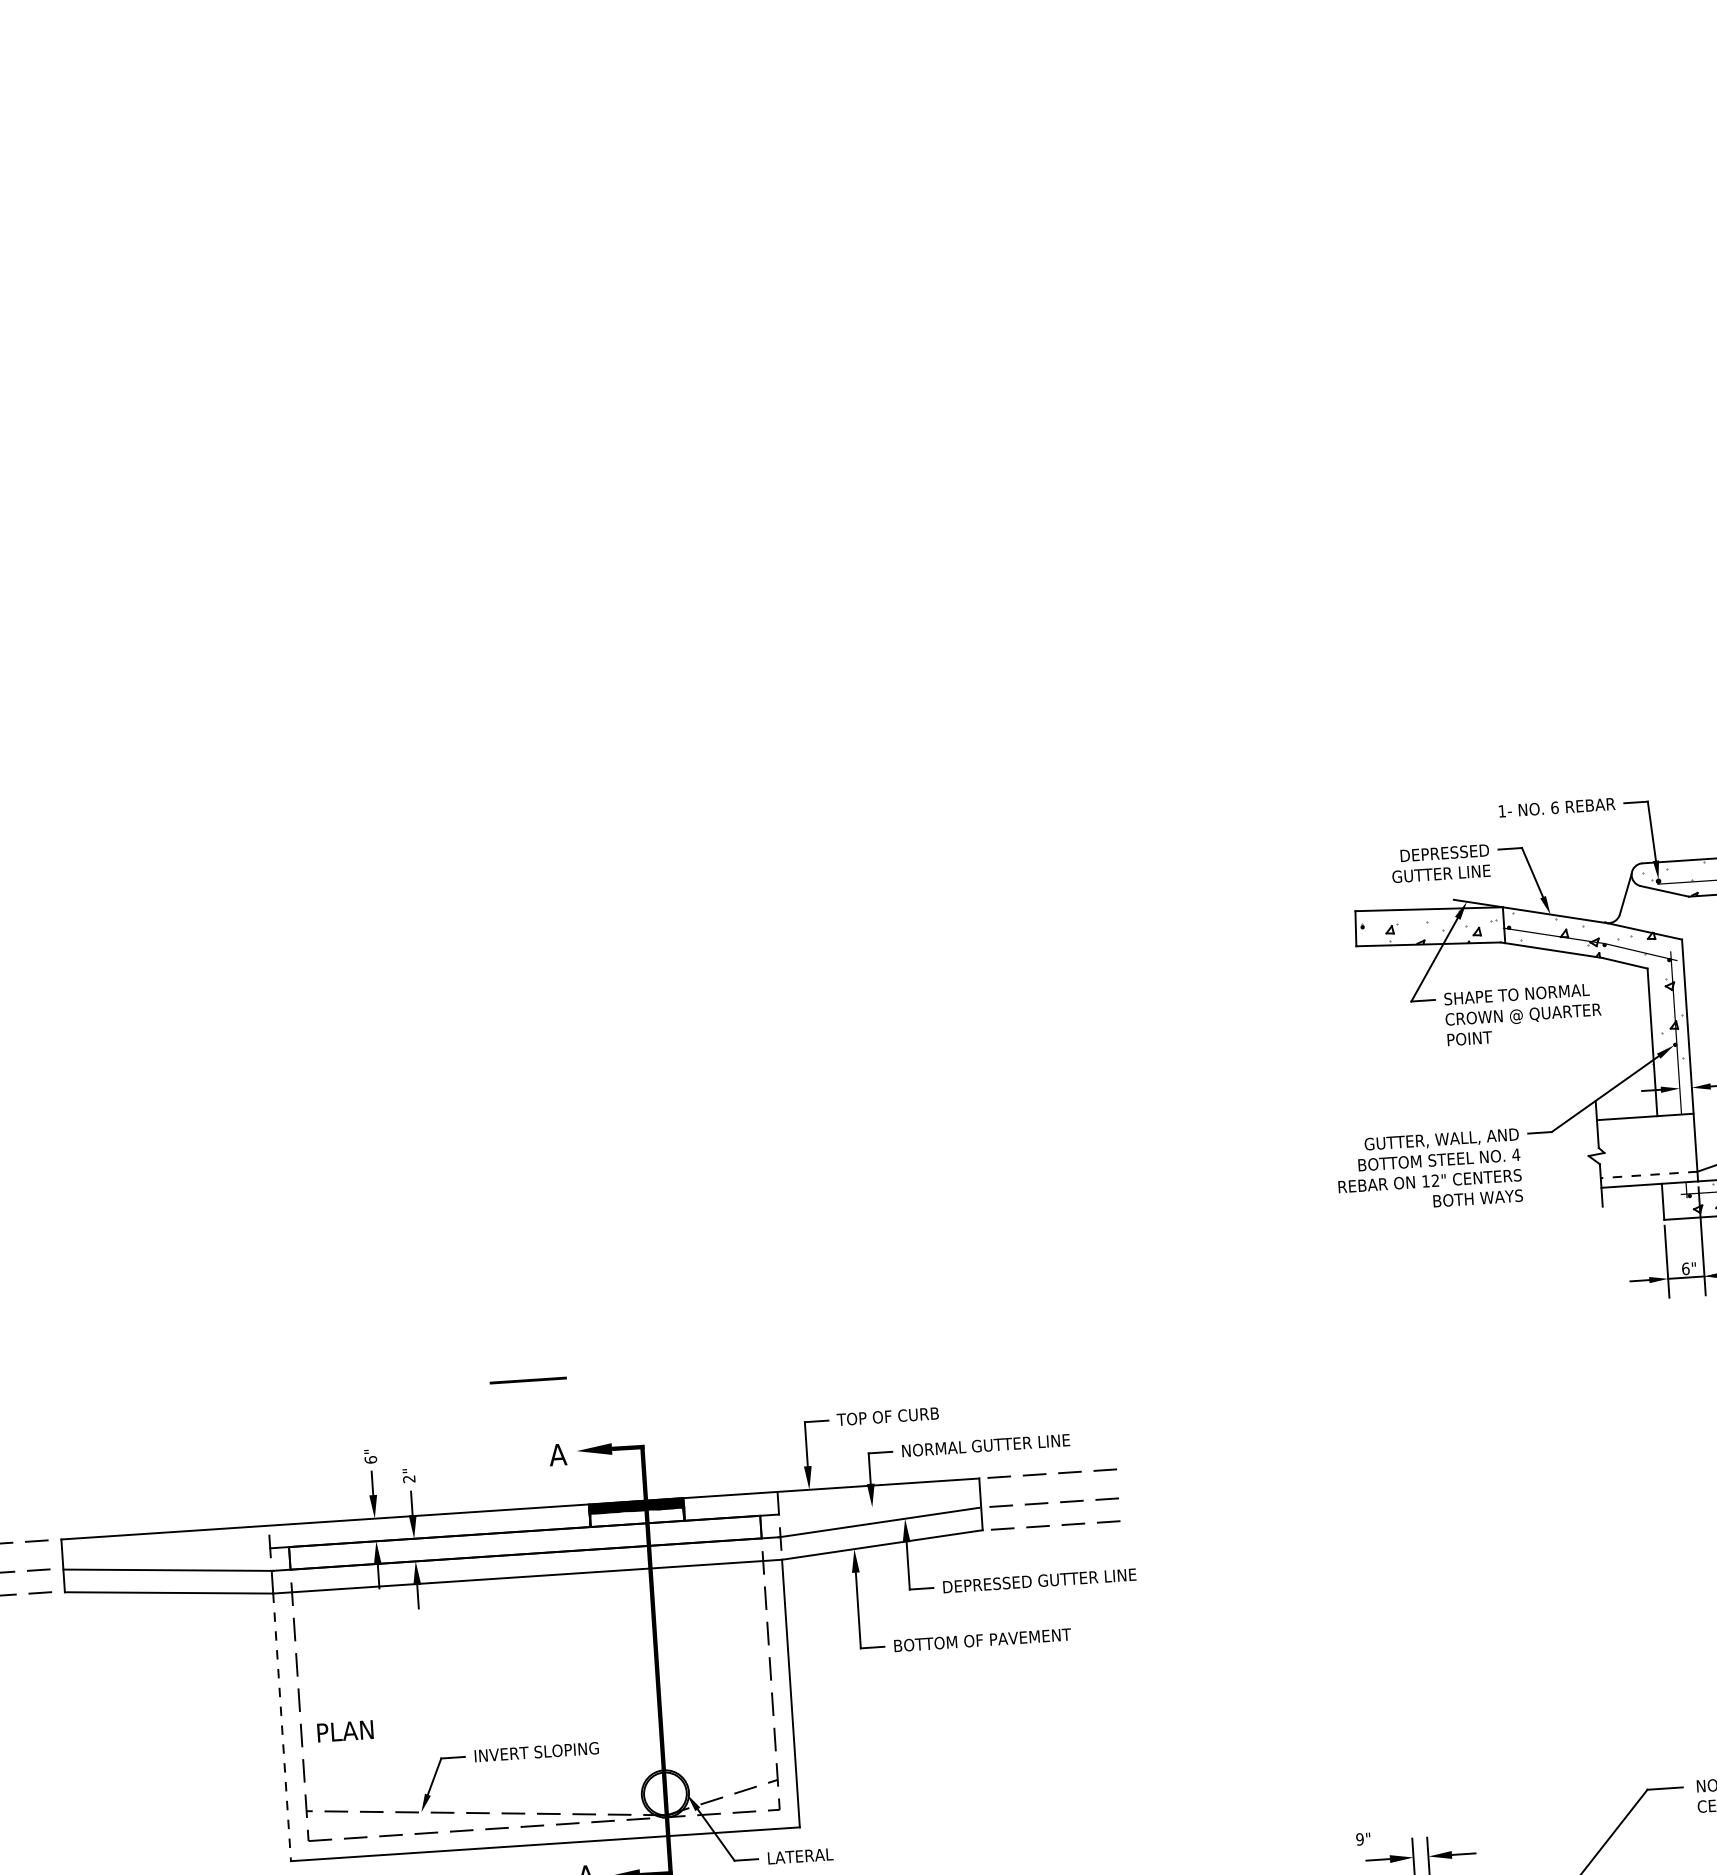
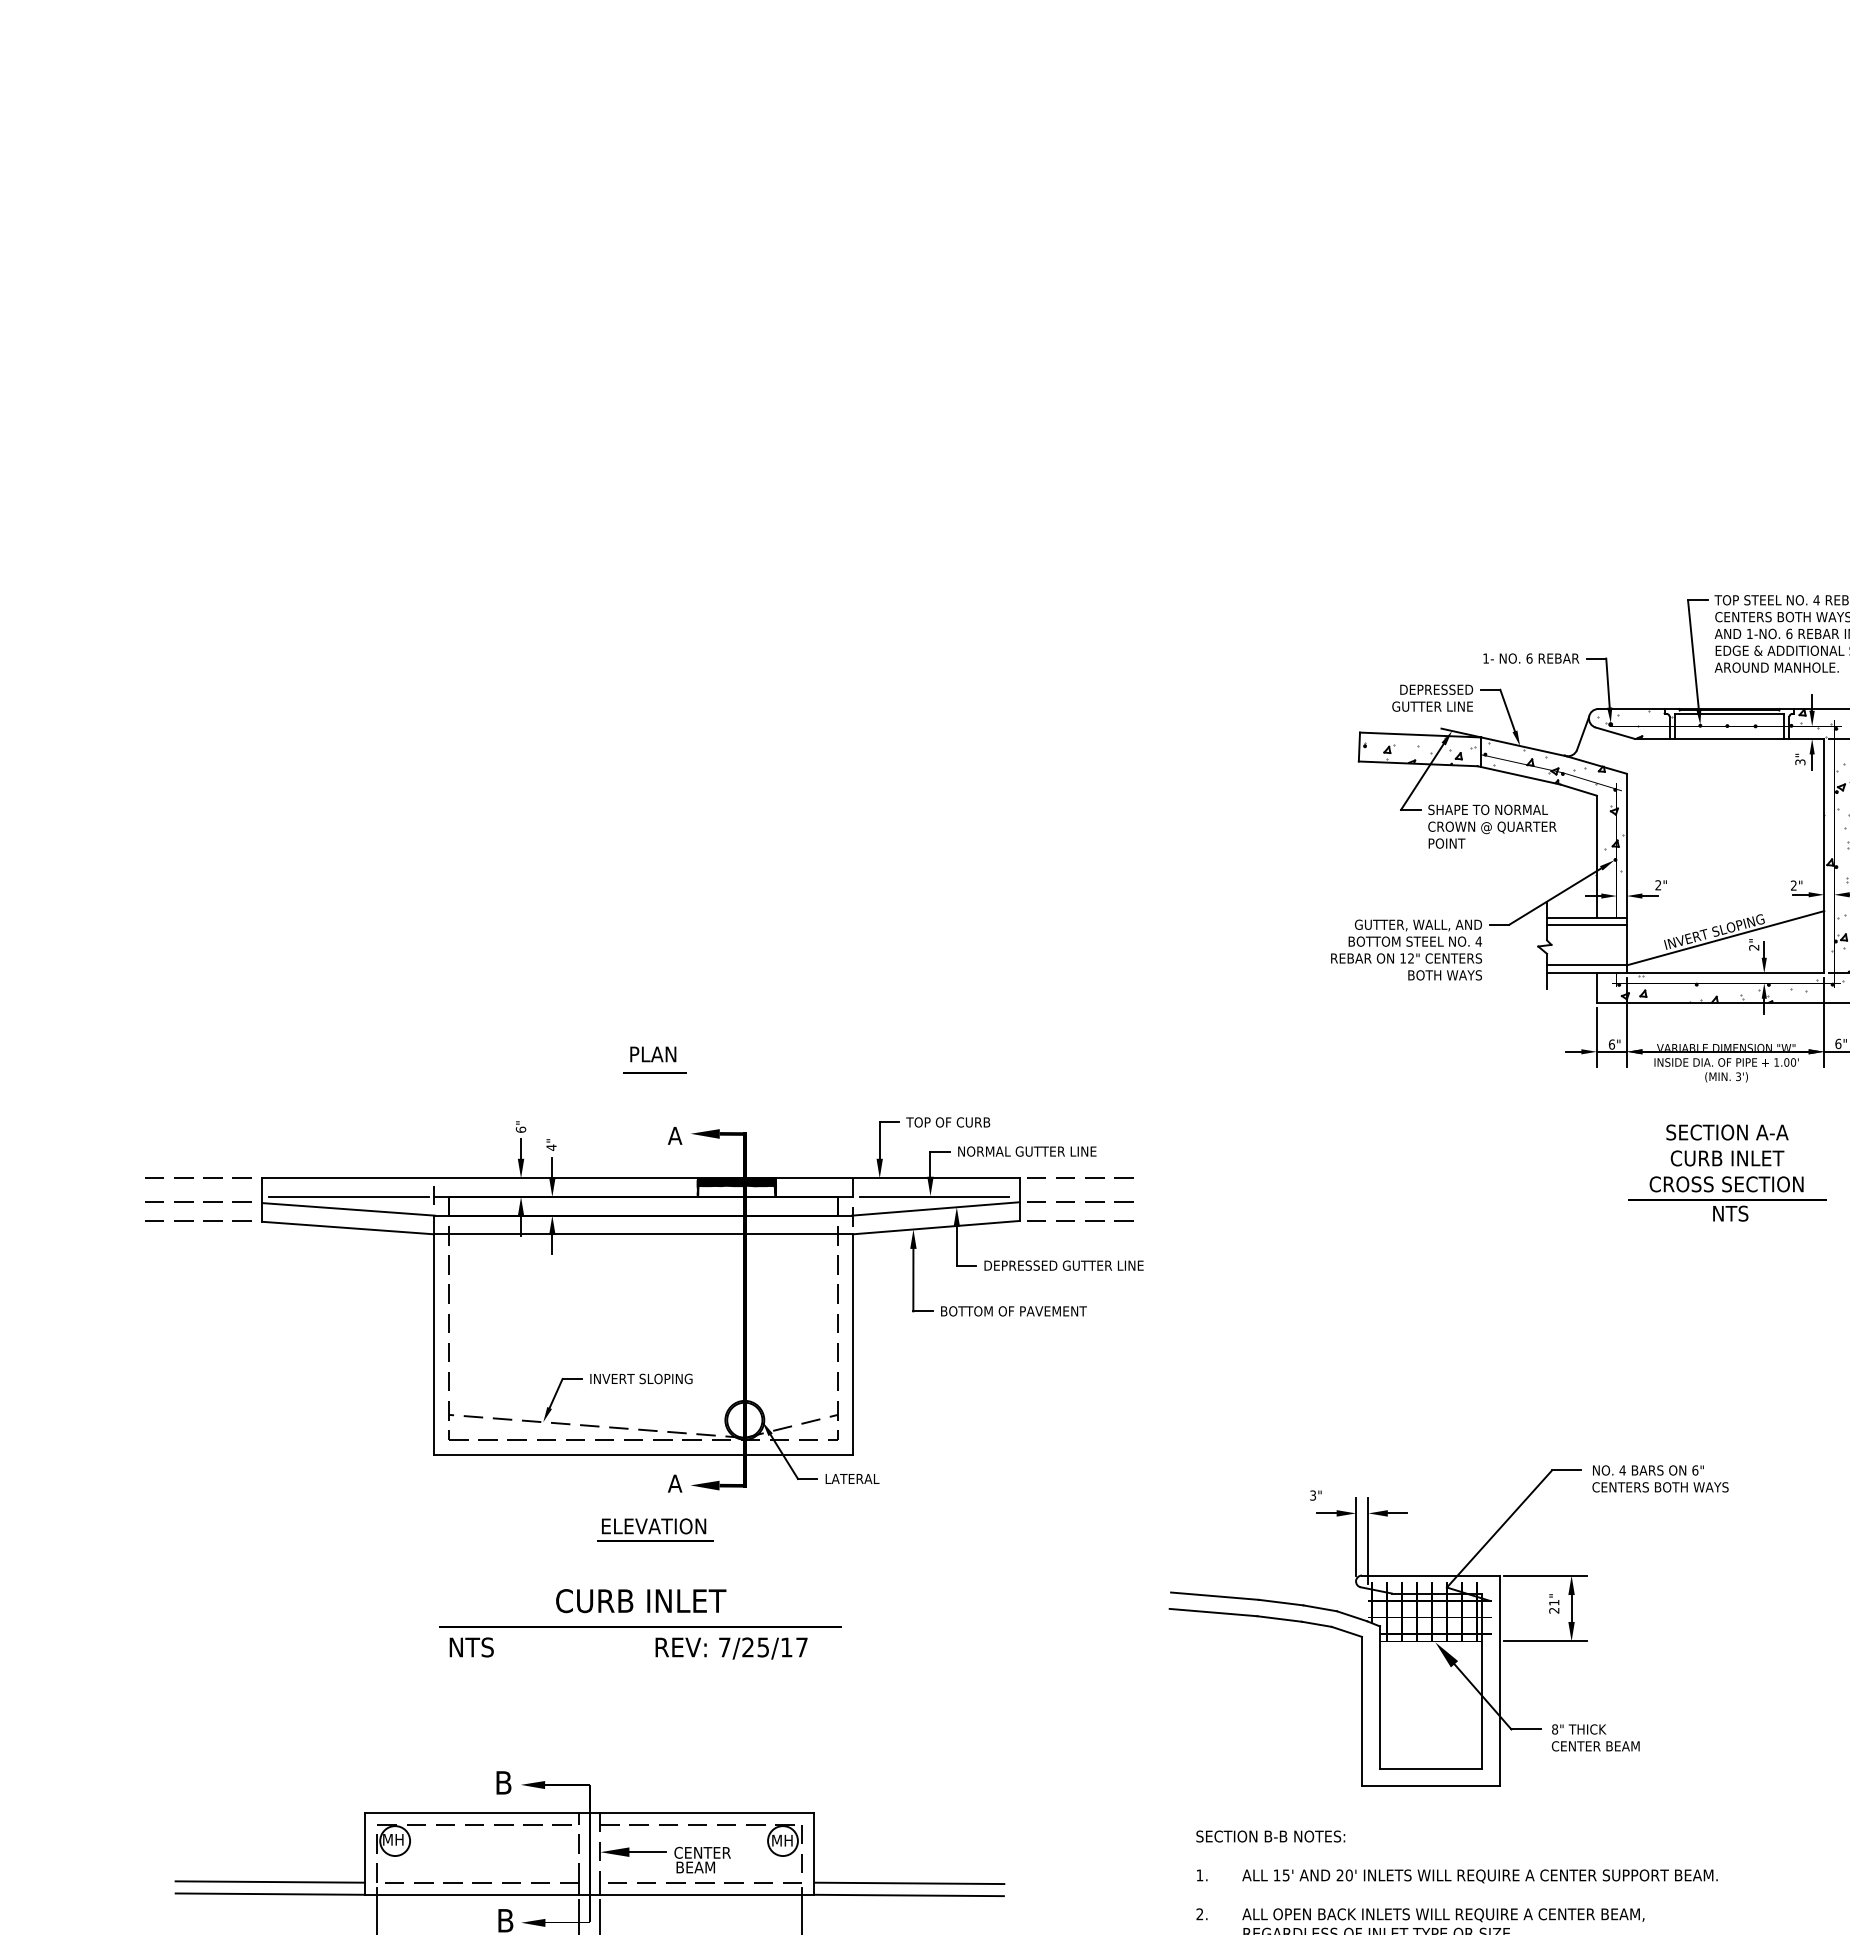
line: (1645, 1126) -> (1586, 925), added
line: (1648, 1175) -> (1586, 965), dashed -> solid
text: (409, 1478) -> (551, 1147), 2" -> 4"
line: (877, 1507) -> (934, 1196), added
line: (168, 1554) -> (349, 1196), added
line: (282, 1728) -> (433, 1345), dashed -> solid
text: (345, 1731) -> (653, 1054), moved
text: (1360, 1839) -> (1313, 1495), 9" -> 3"

